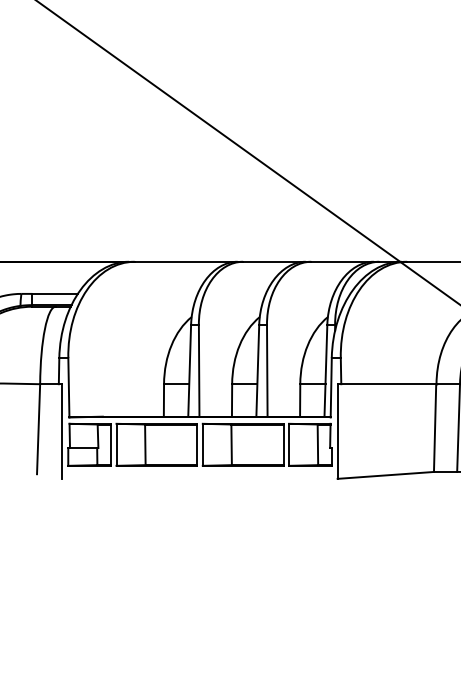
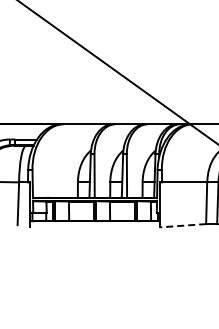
line: (386, 474) -> (183, 225), solid -> dashed

